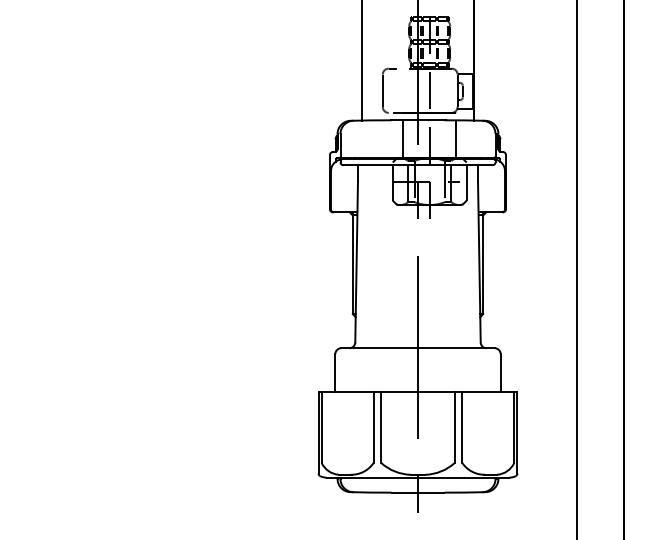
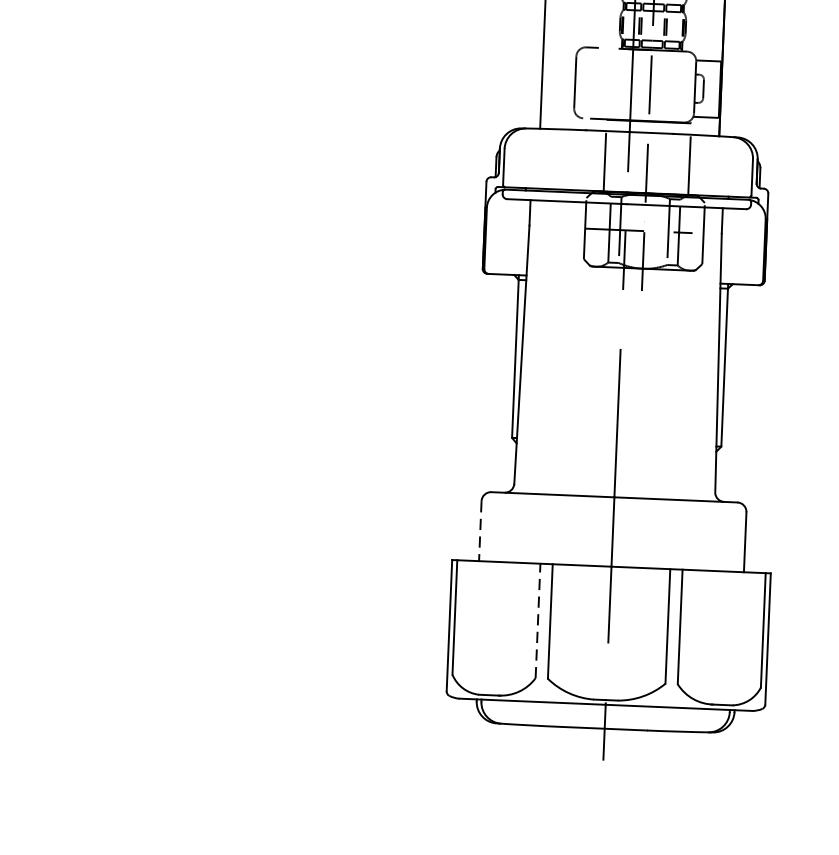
line: (335, 372) -> (480, 530), solid -> dashed
line: (373, 427) -> (537, 621), solid -> dashed

